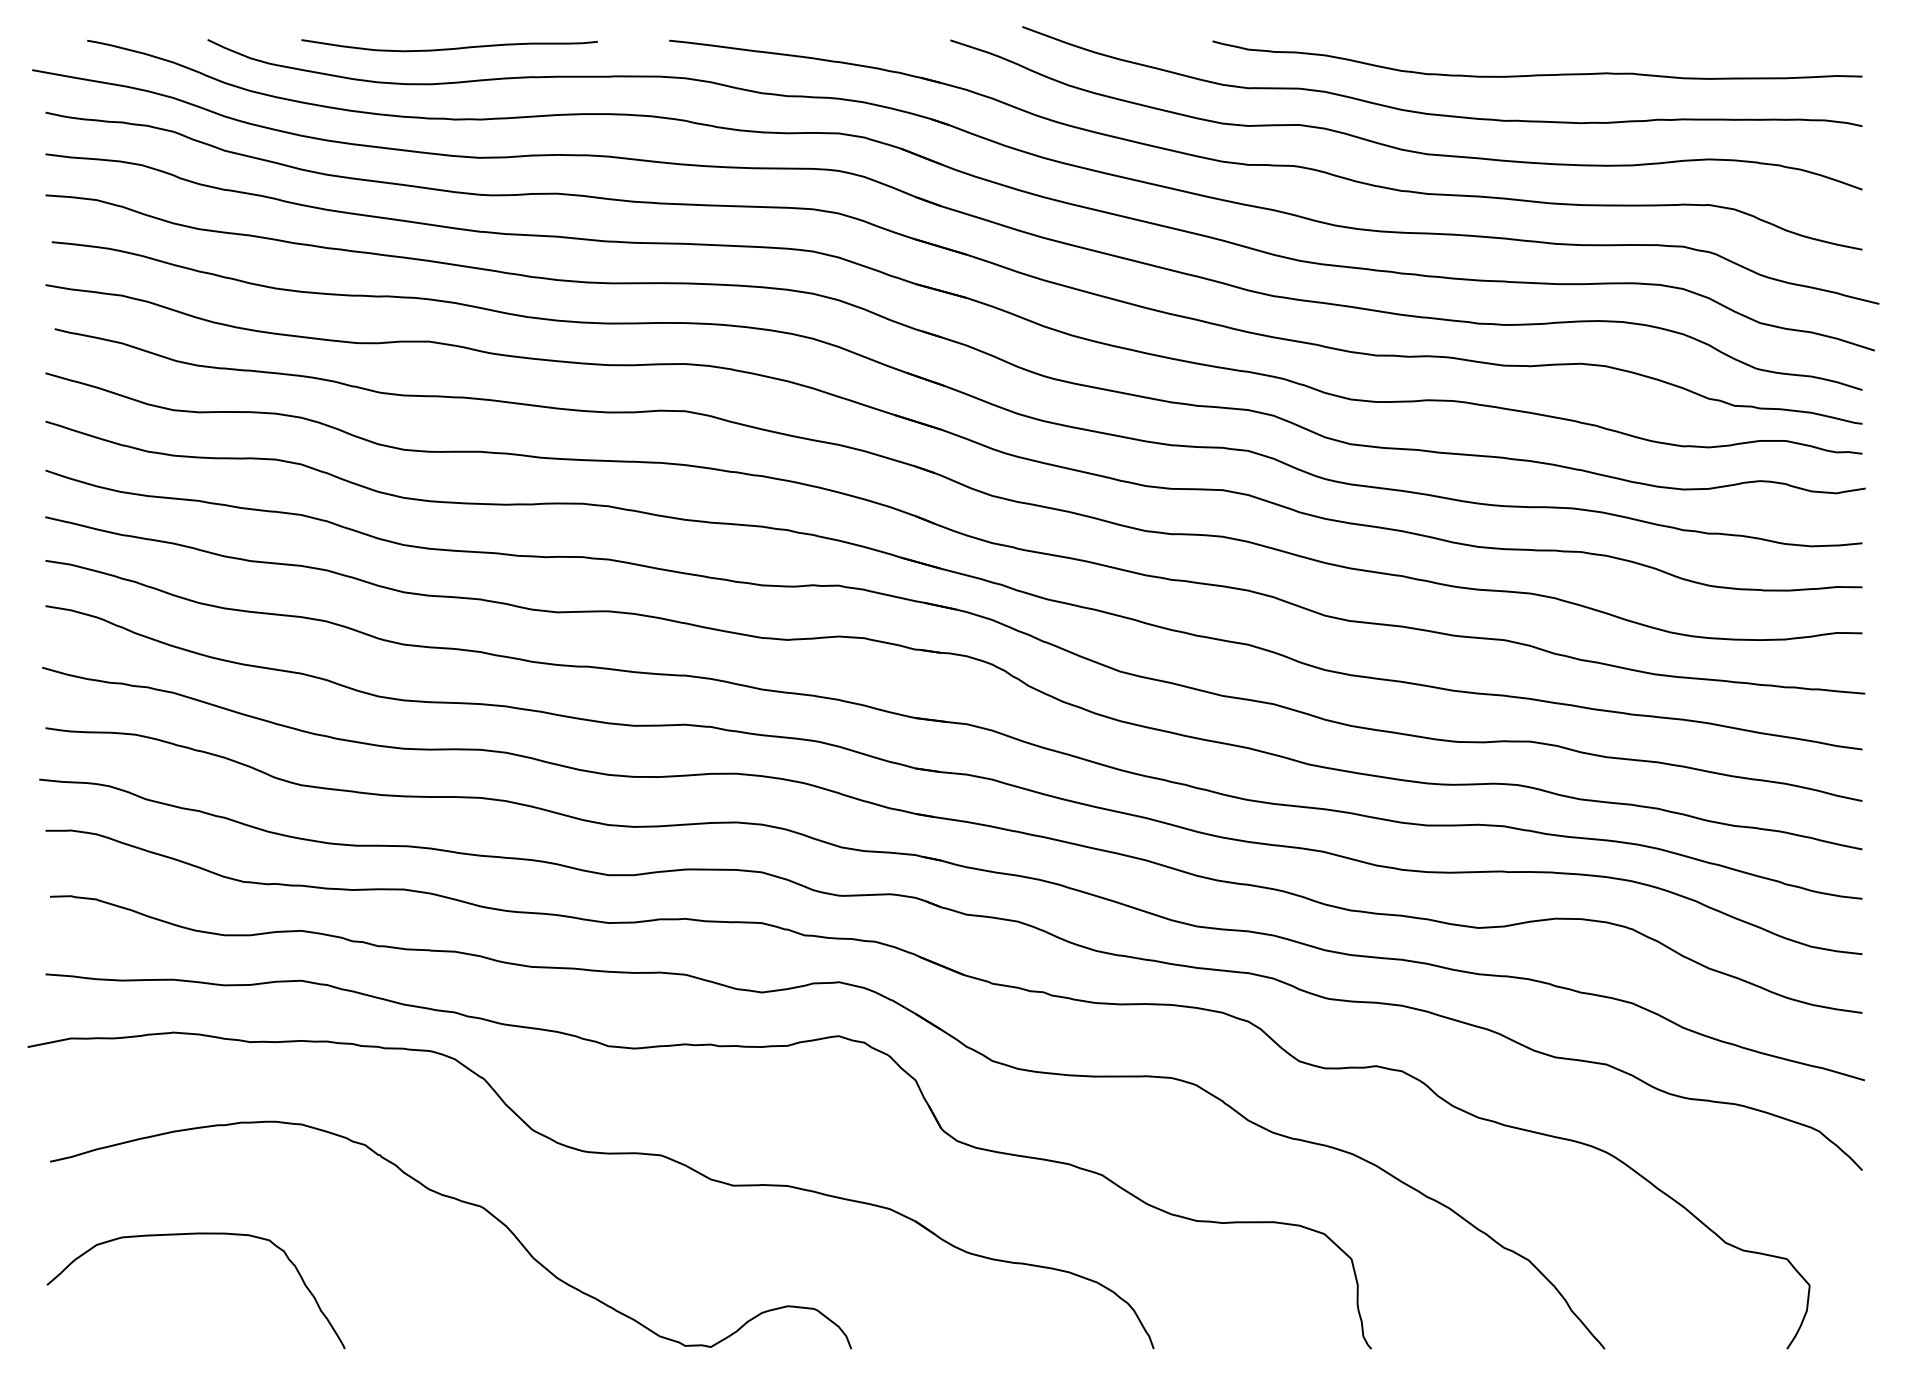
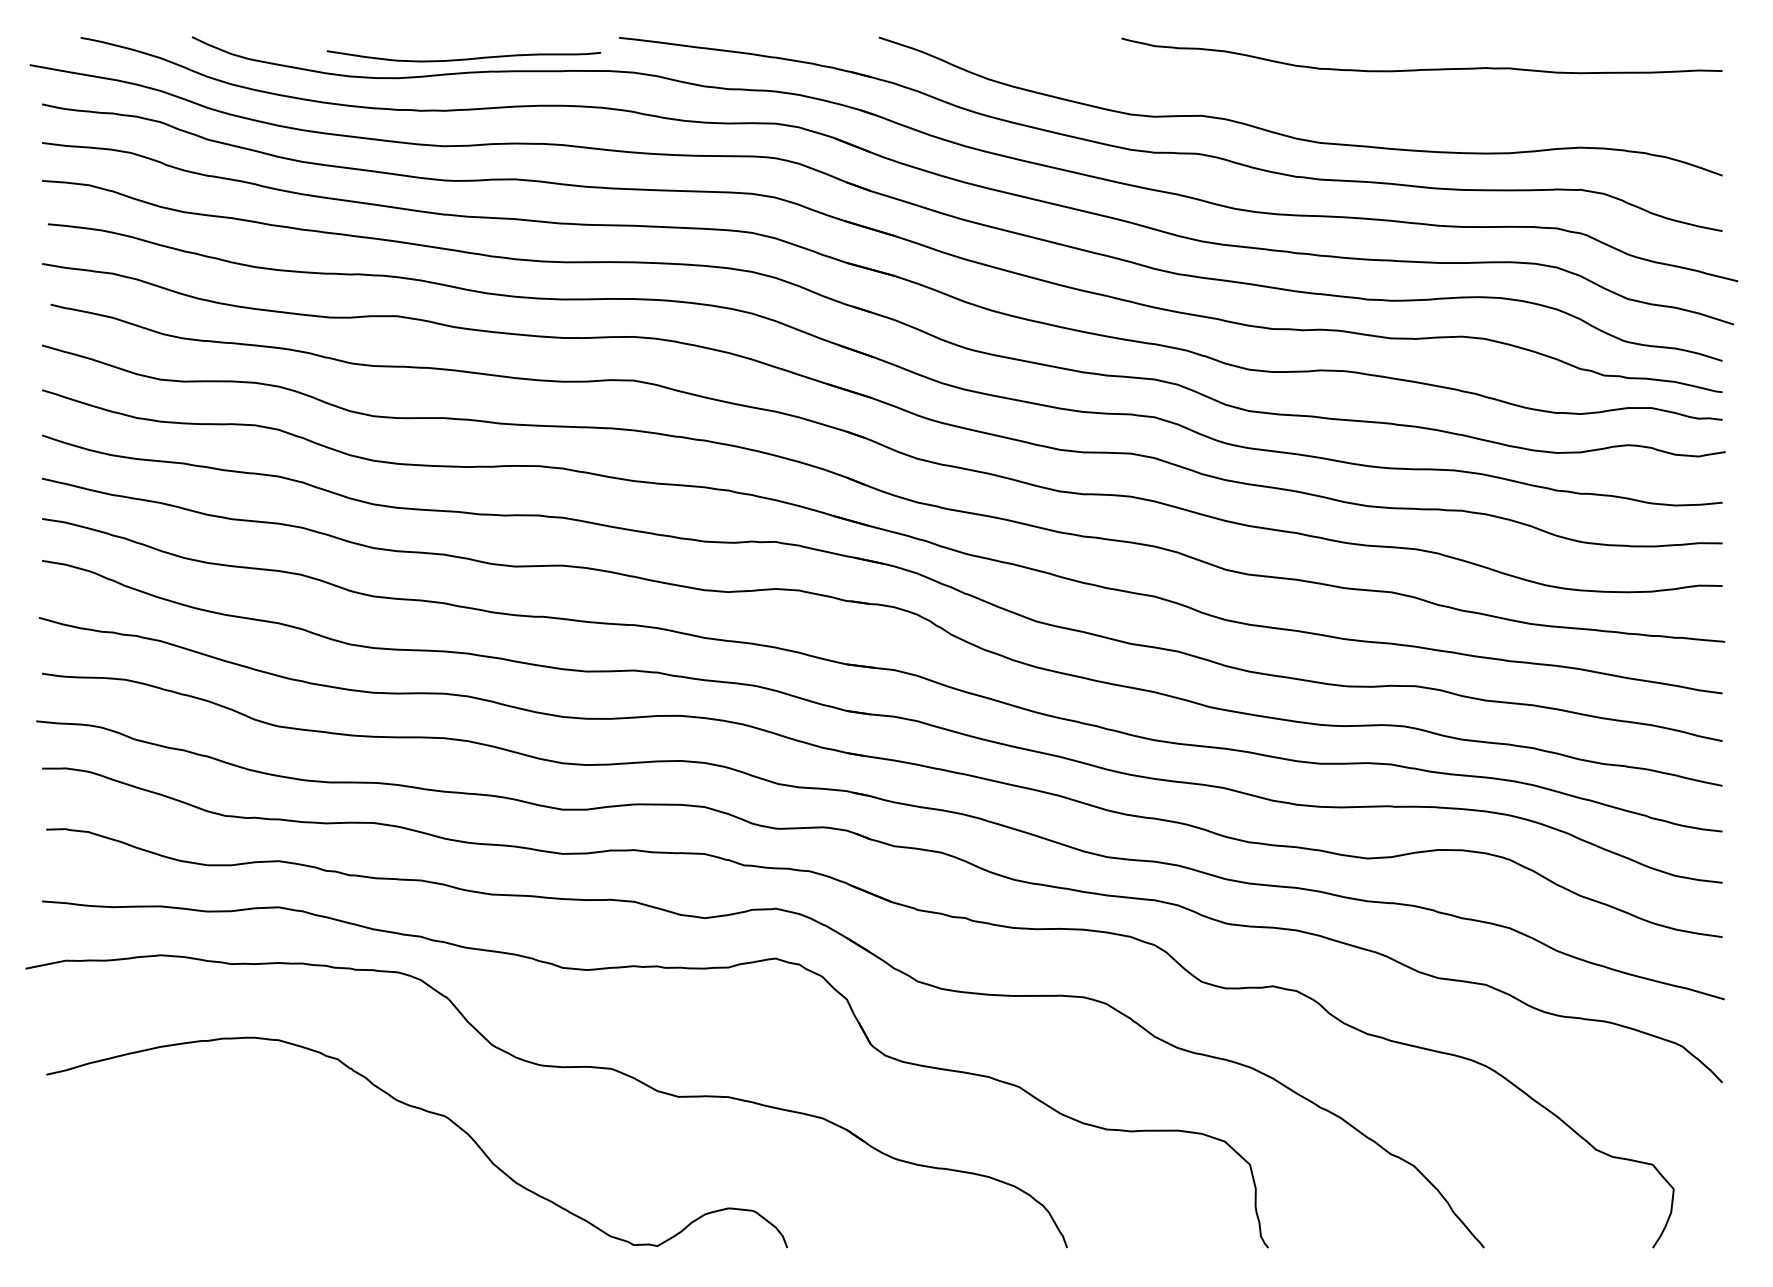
curve: (449, 48) -> (463, 58), moved
curve: (1435, 113) -> (1327, 105), removed
curve: (195, 1234) -> (180, 1142), removed

